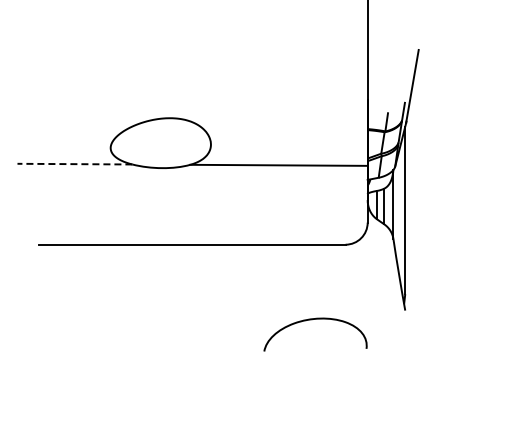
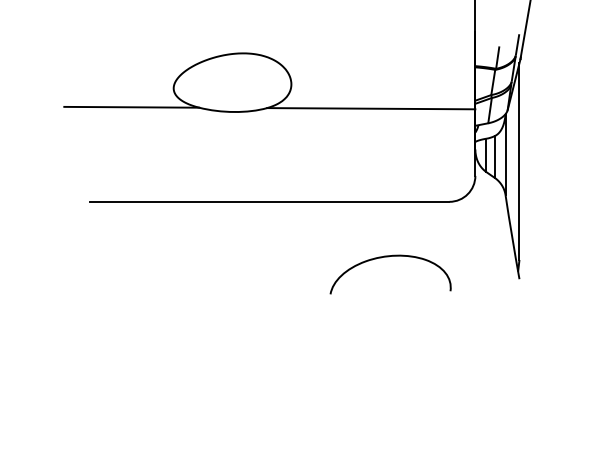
line: (74, 164) -> (131, 107), dashed -> solid
curve: (312, 320) -> (387, 257), moved

